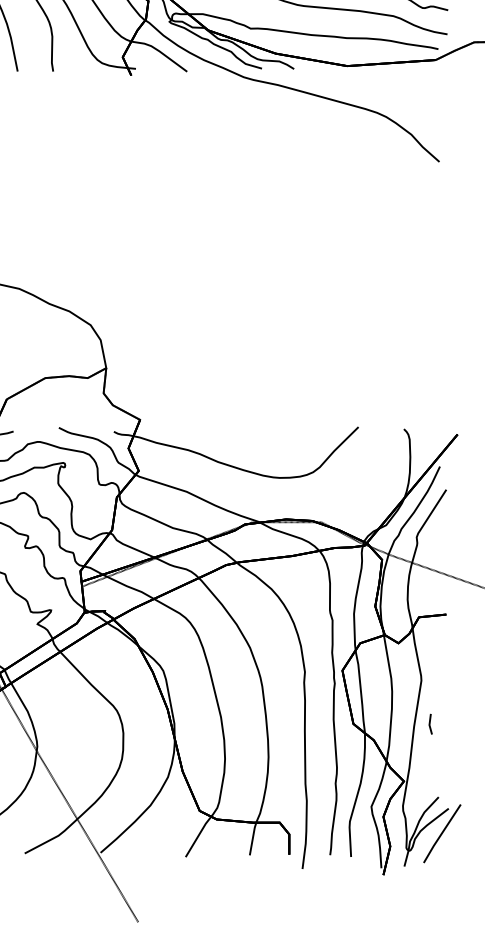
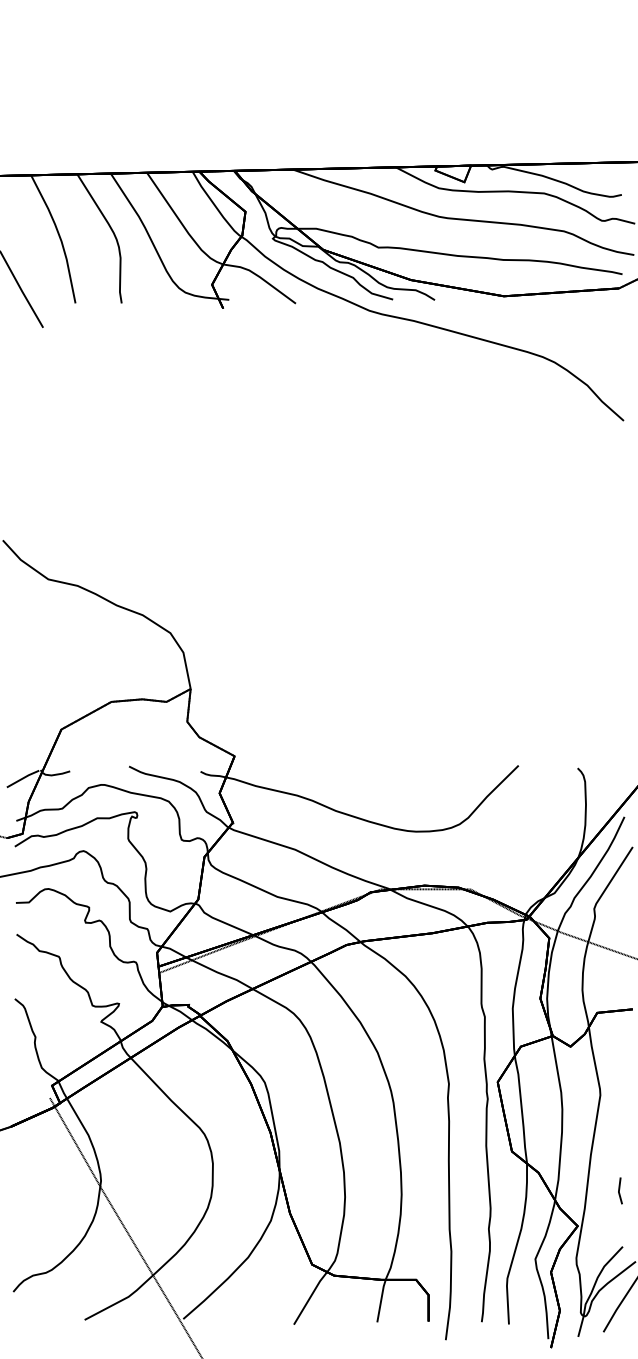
line: (430, 723) -> (620, 1189), moved

